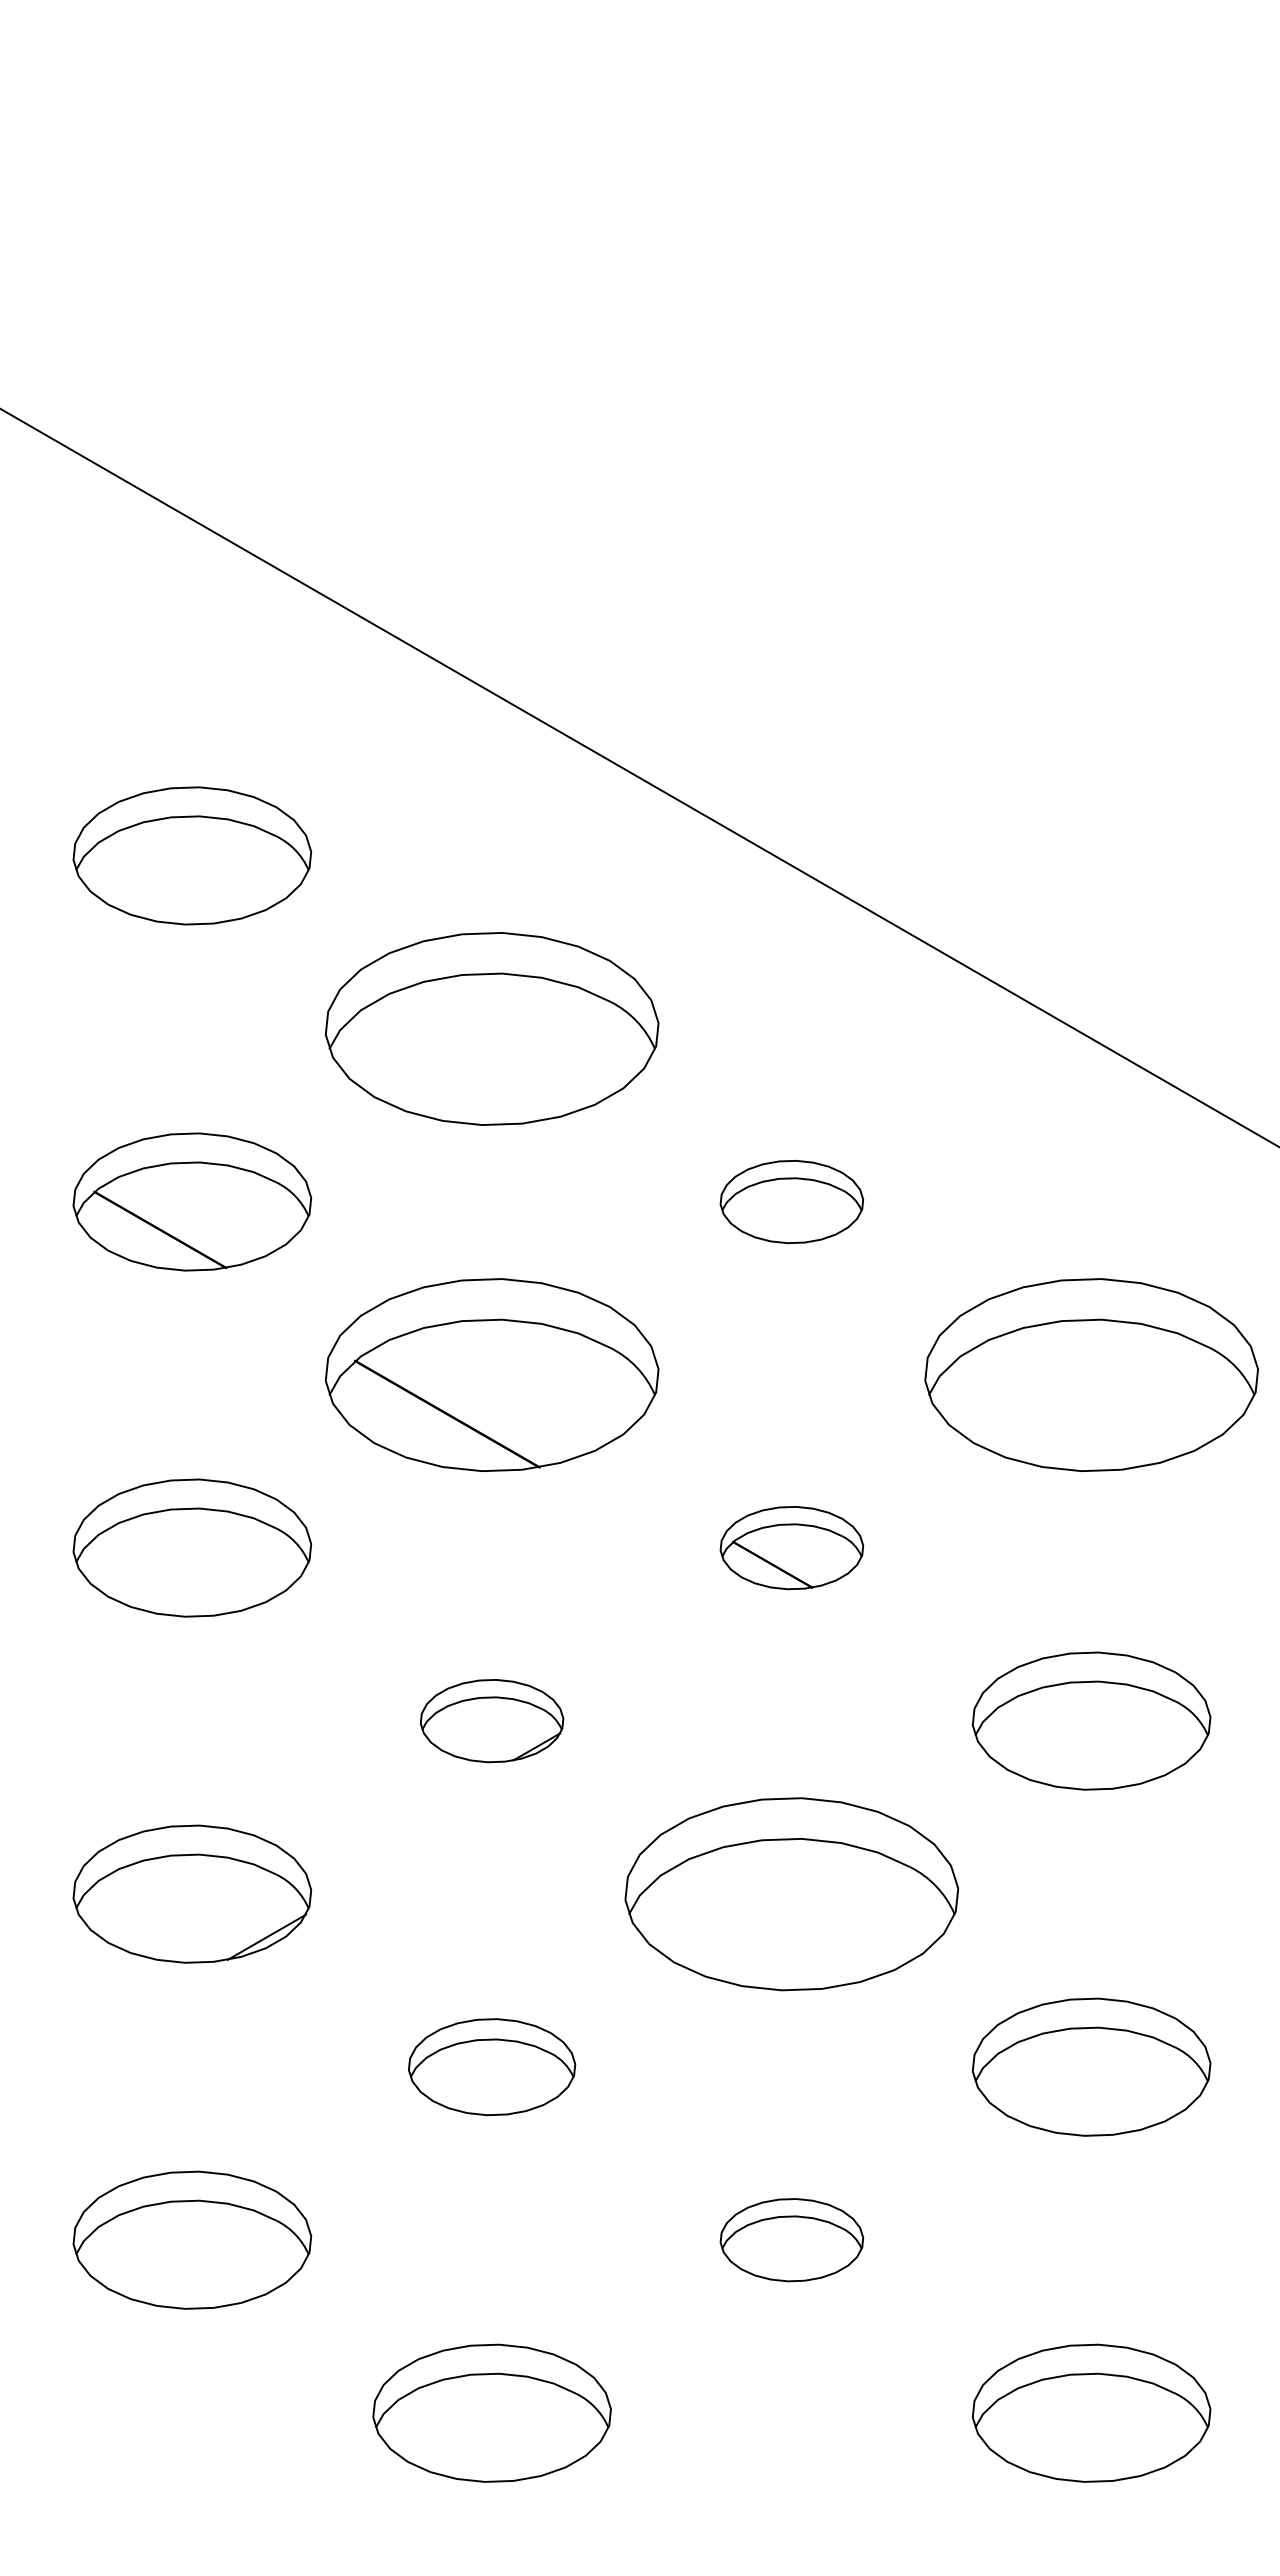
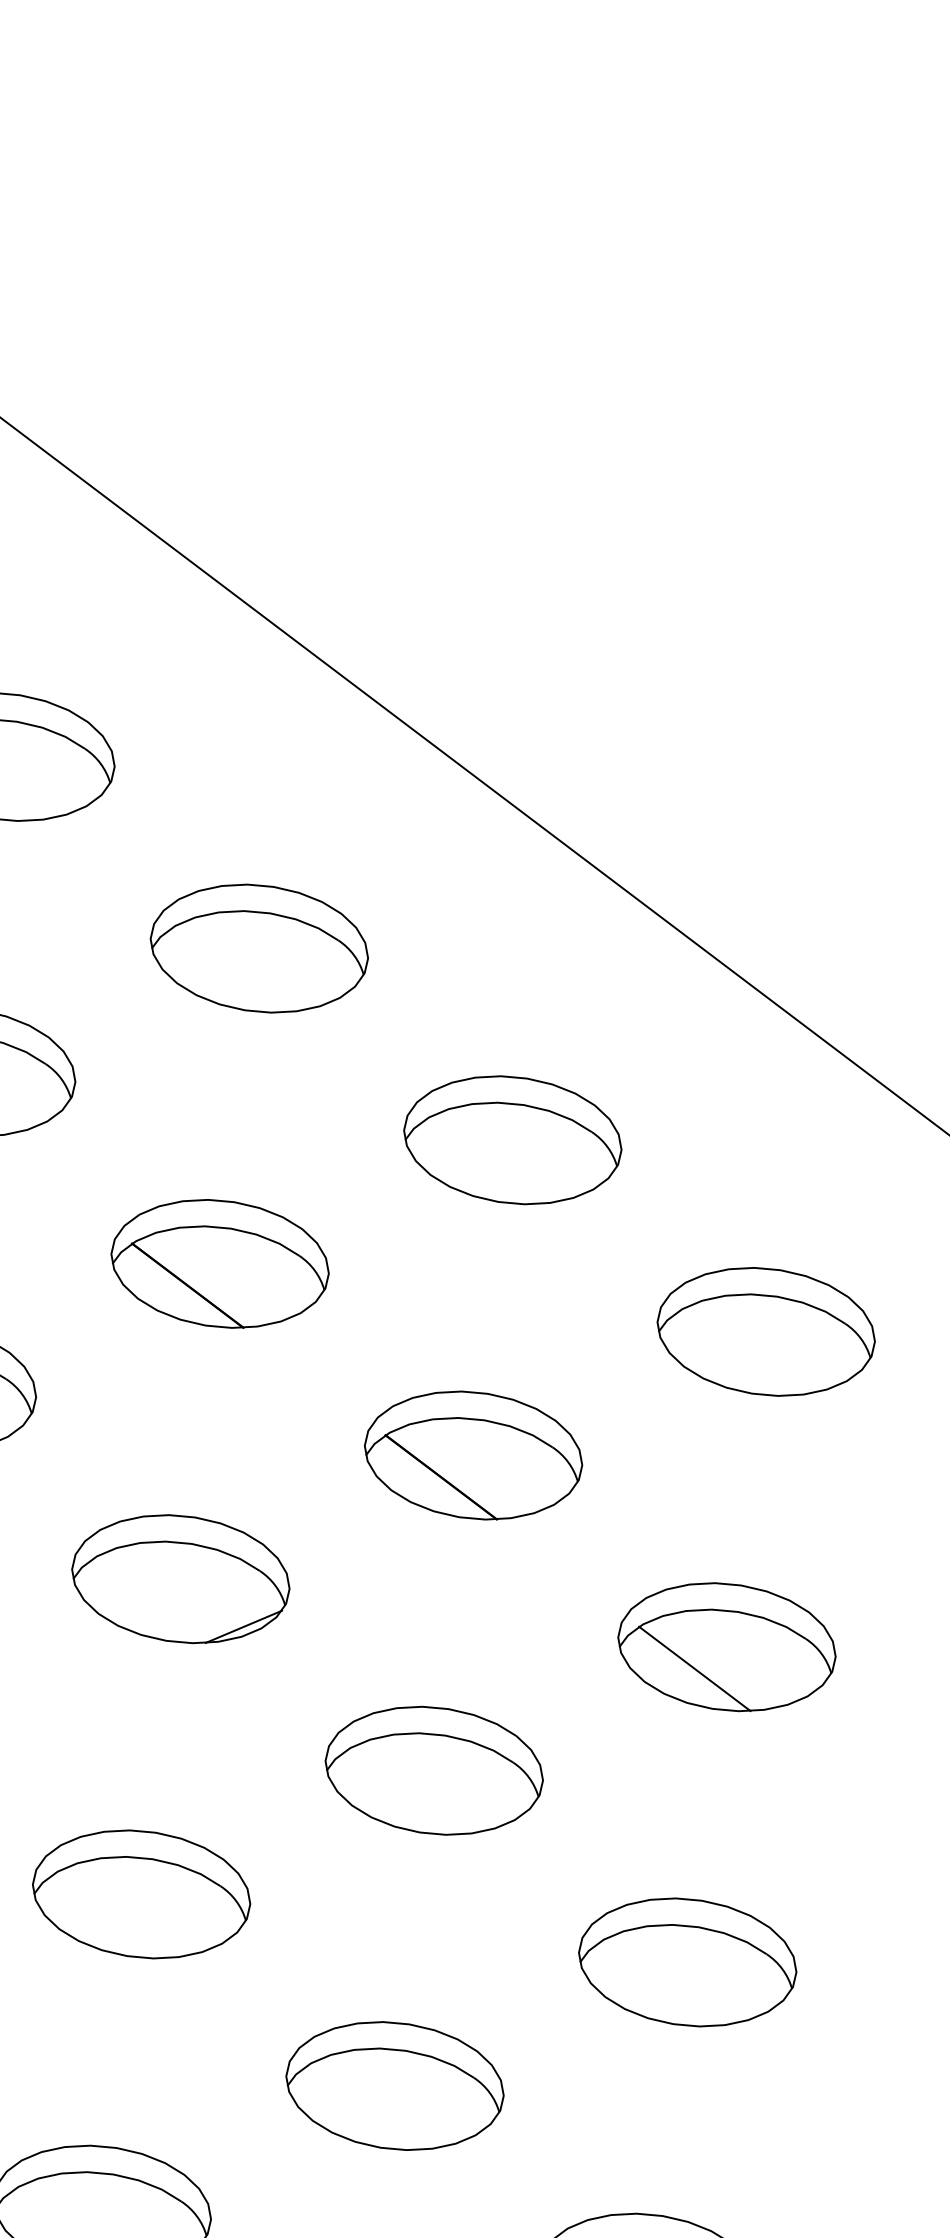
part: (491, 1028) -> (258, 948), size x0.71
part: (791, 1201) -> (512, 1139), size x1.67
part: (491, 1374) -> (219, 1263), size x0.71
part: (1091, 1374) -> (766, 1331), size x0.71
part: (791, 1547) -> (473, 1454), size x1.67
part: (491, 1720) -> (180, 1578), size x1.67
line: (1059, 1748) -> (694, 1668), added
part: (791, 1893) -> (434, 1770), size x0.71
part: (491, 2066) -> (141, 1893), size x1.43
part: (791, 2239) -> (394, 2085), size x1.67

